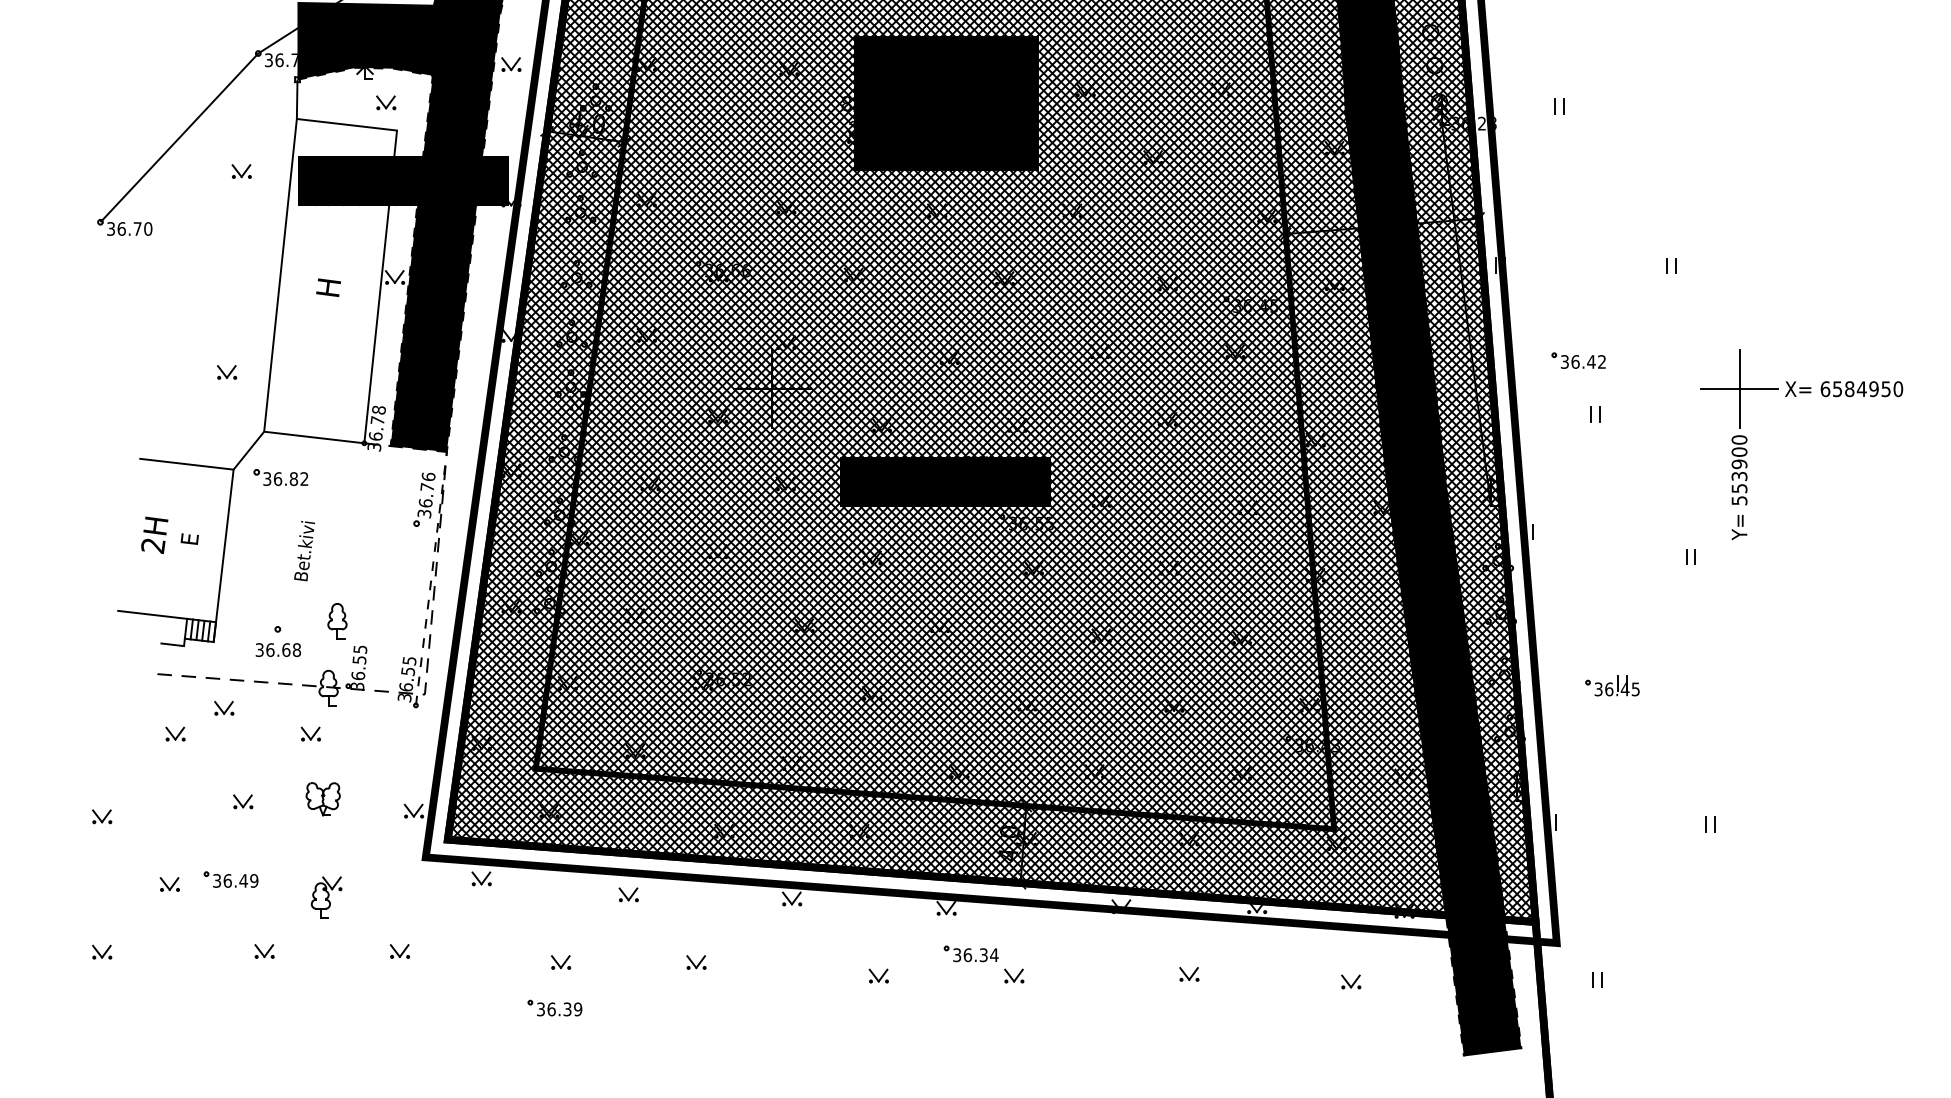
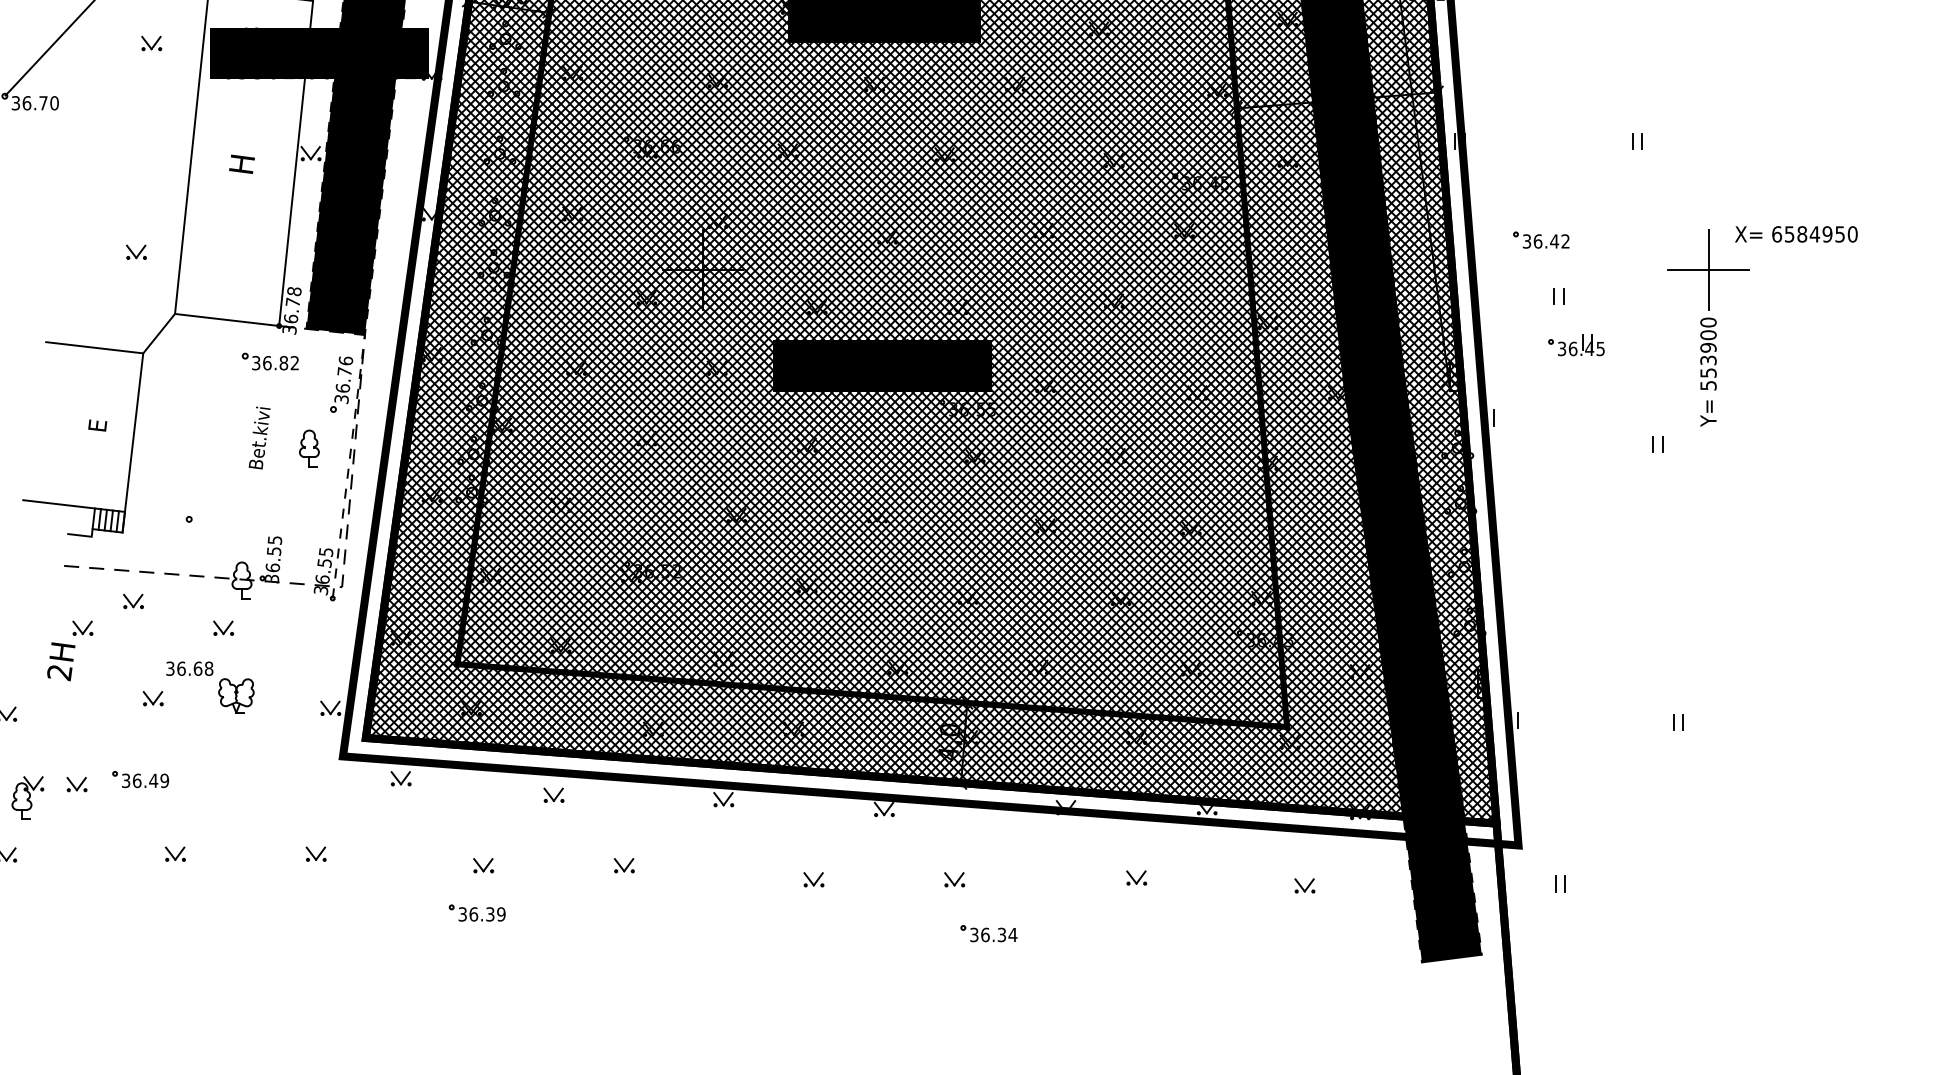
text: (1844, 389) -> (1796, 234), moved
part: (280, 477) -> (269, 361), moved
text: (154, 534) -> (61, 660), moved
text: (304, 551) -> (259, 438), moved
part: (337, 621) -> (309, 448), moved
text: (278, 649) -> (189, 668), moved
part: (1612, 685) -> (1576, 344), moved
part: (326, 897) -> (27, 798), moved
part: (970, 953) -> (988, 933), moved

